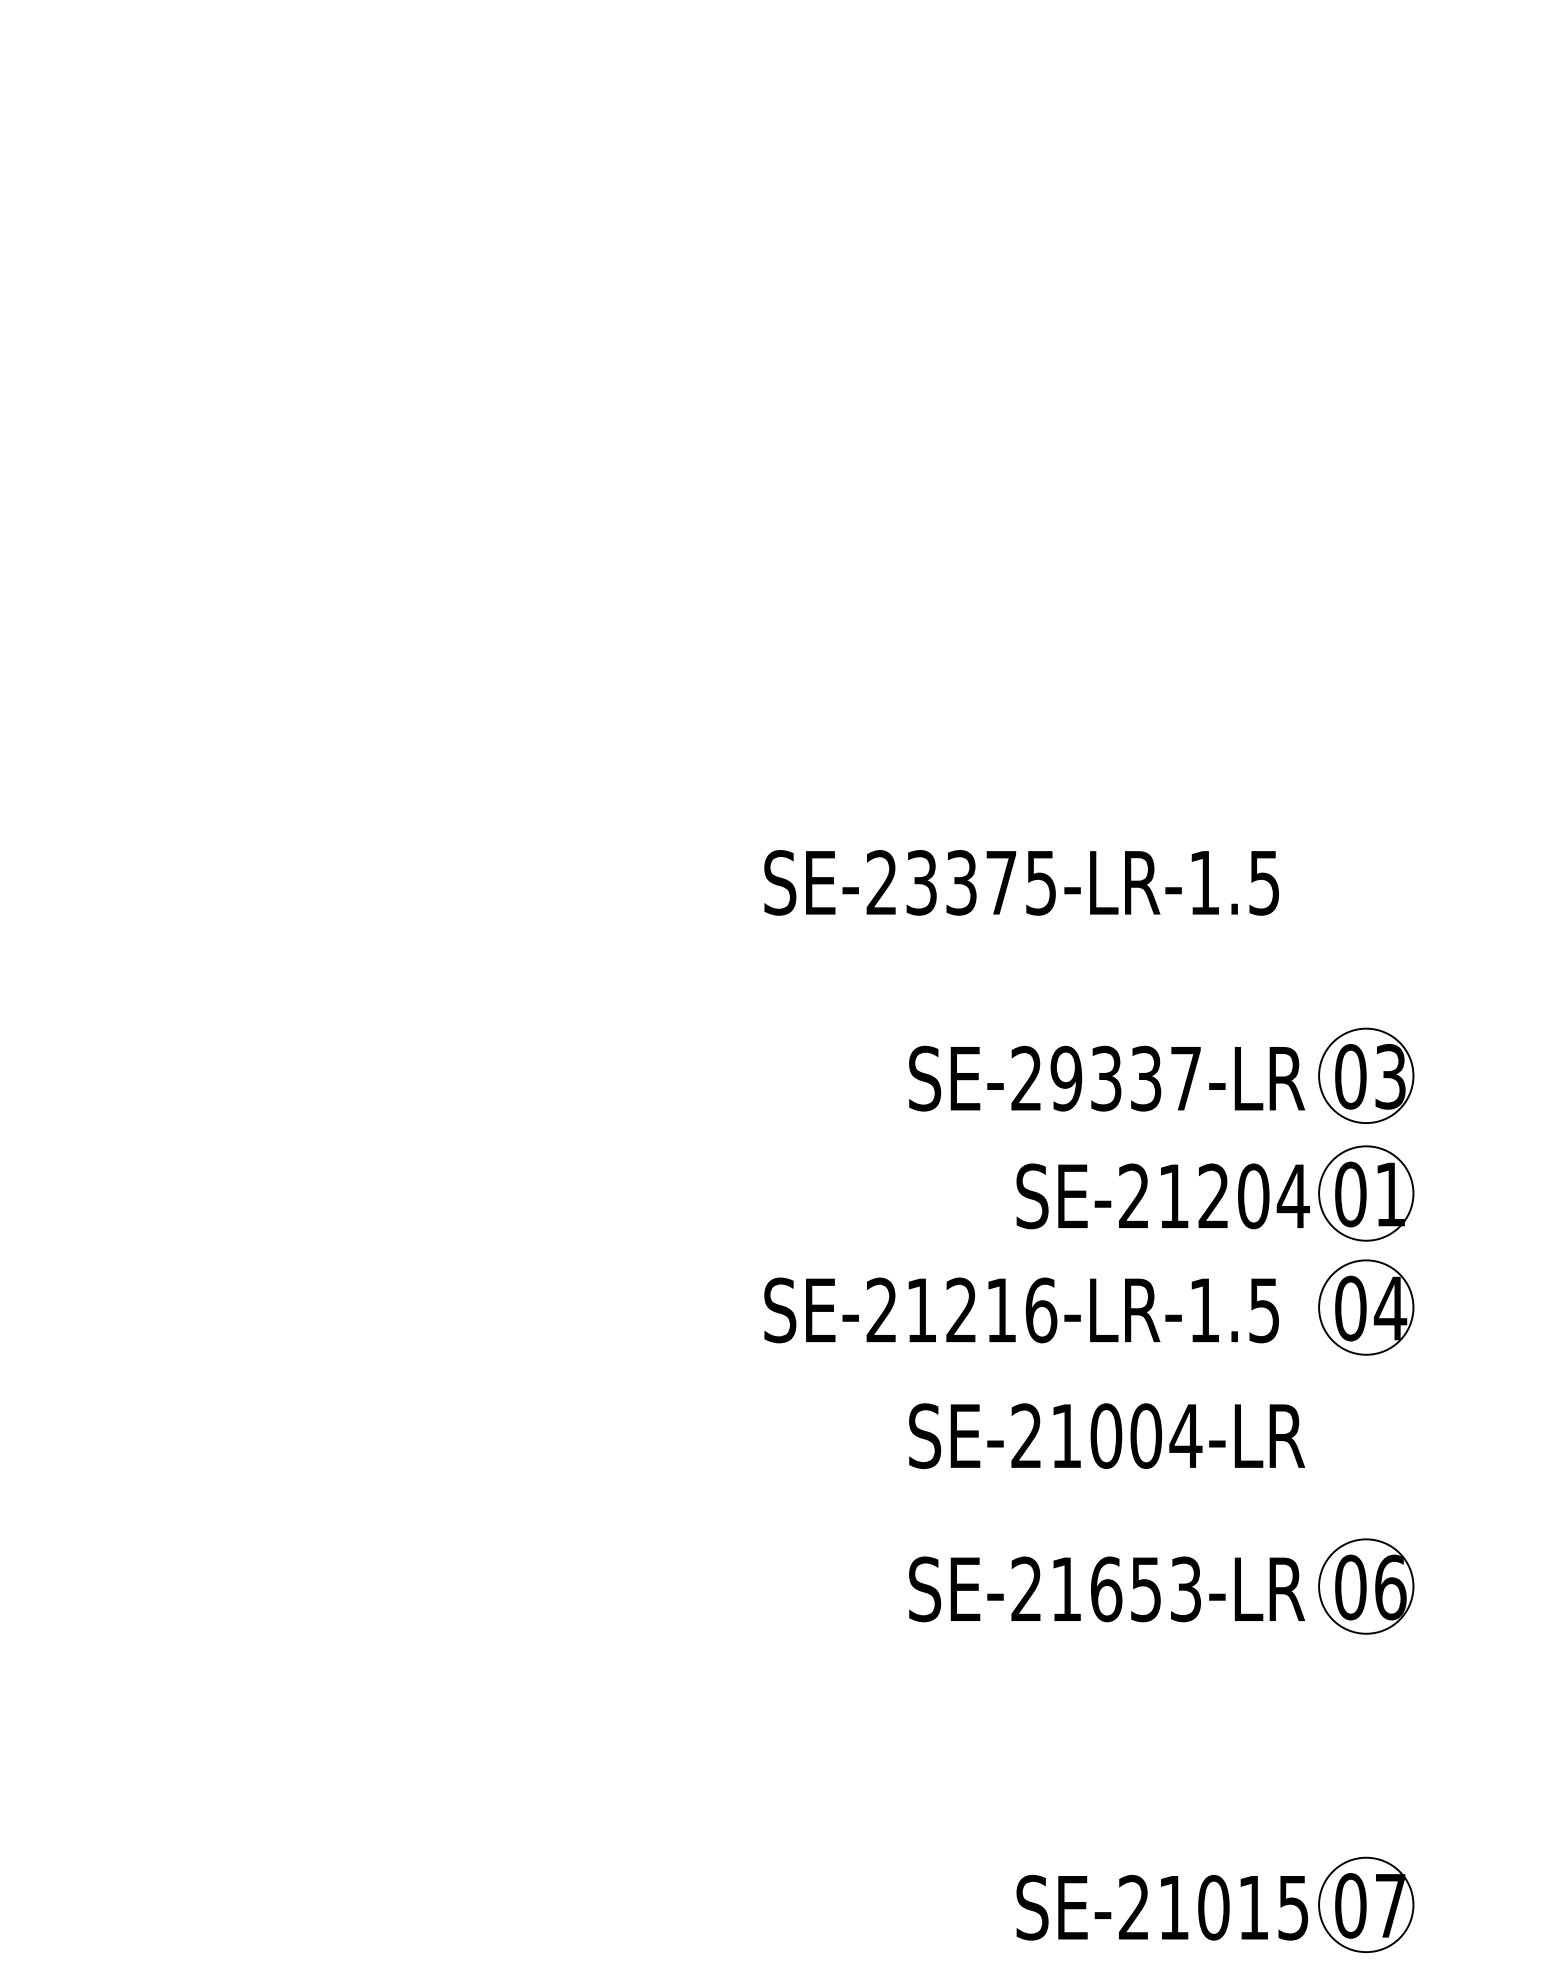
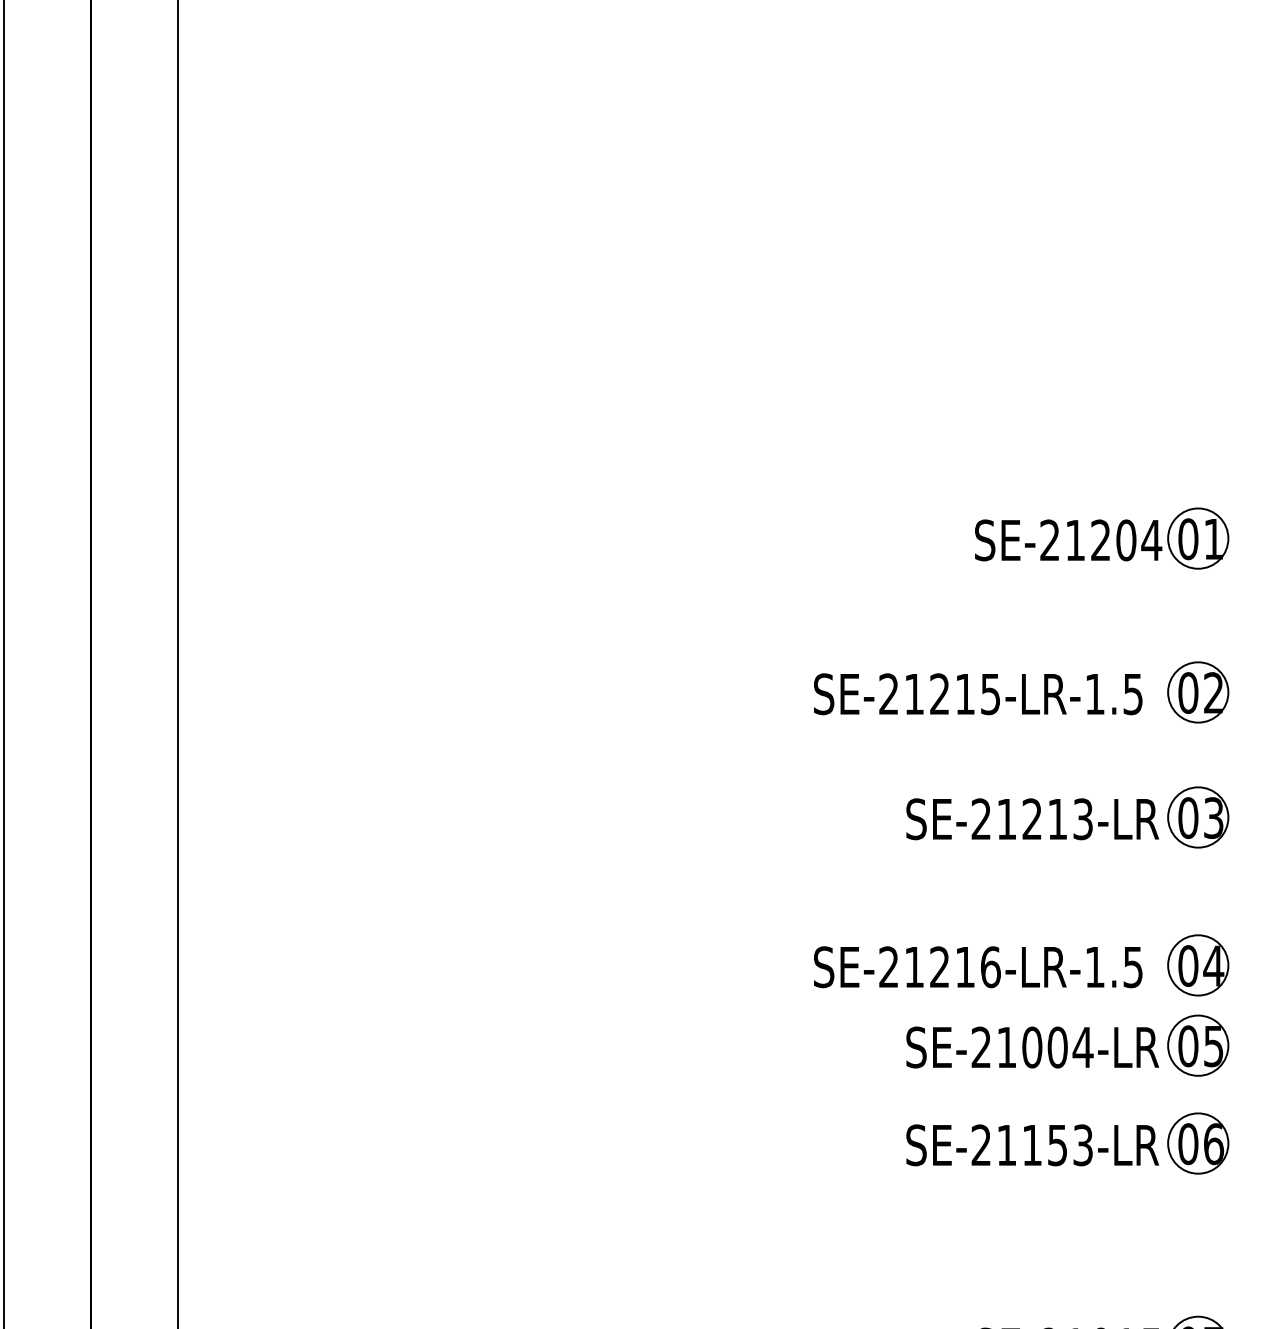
part: (1366, 880) -> (1198, 692), added
text: (960, 883) -> (939, 694), SE-23375-LR-1.5 -> SE-21215-LR-1.5
text: (1125, 1079) -> (1044, 819), SE-29337-LR -> SE-21213-LR
part: (1216, 1193) -> (1102, 538), moved
part: (1366, 1432) -> (1198, 1045), added
text: (1106, 1589) -> (1032, 1145), SE-21653-LR -> SE-21153-LR

